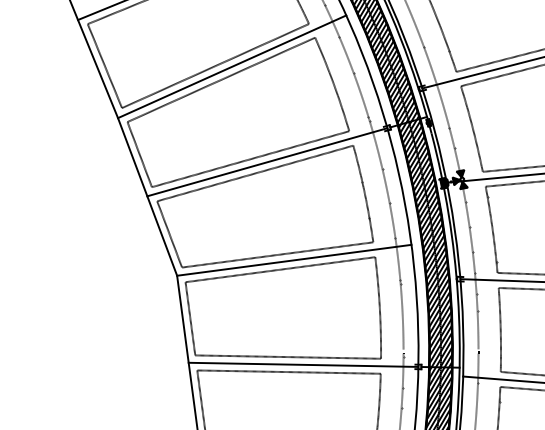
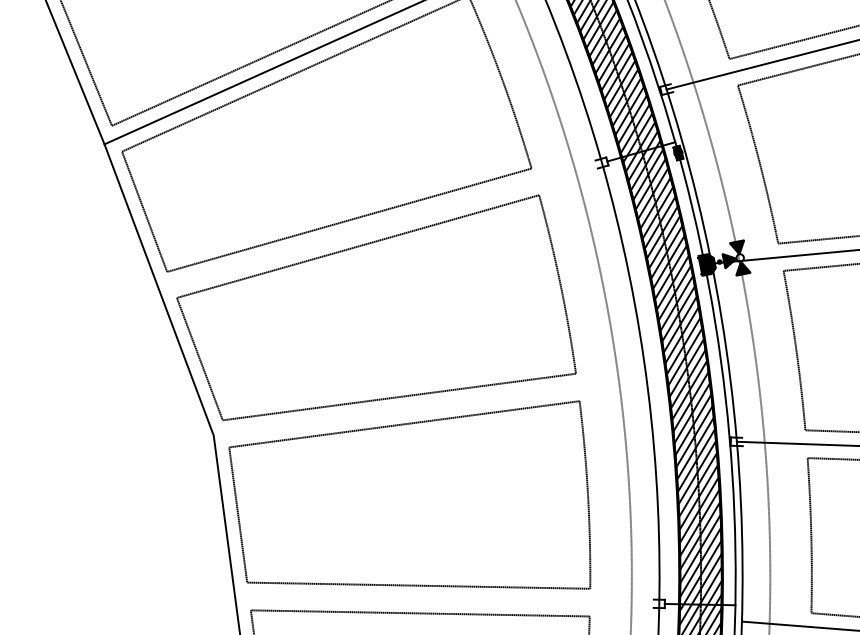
line: (267, 162) -> (380, 226), removed
line: (294, 259) -> (430, 405), removed
line: (303, 364) -> (447, 599), removed

